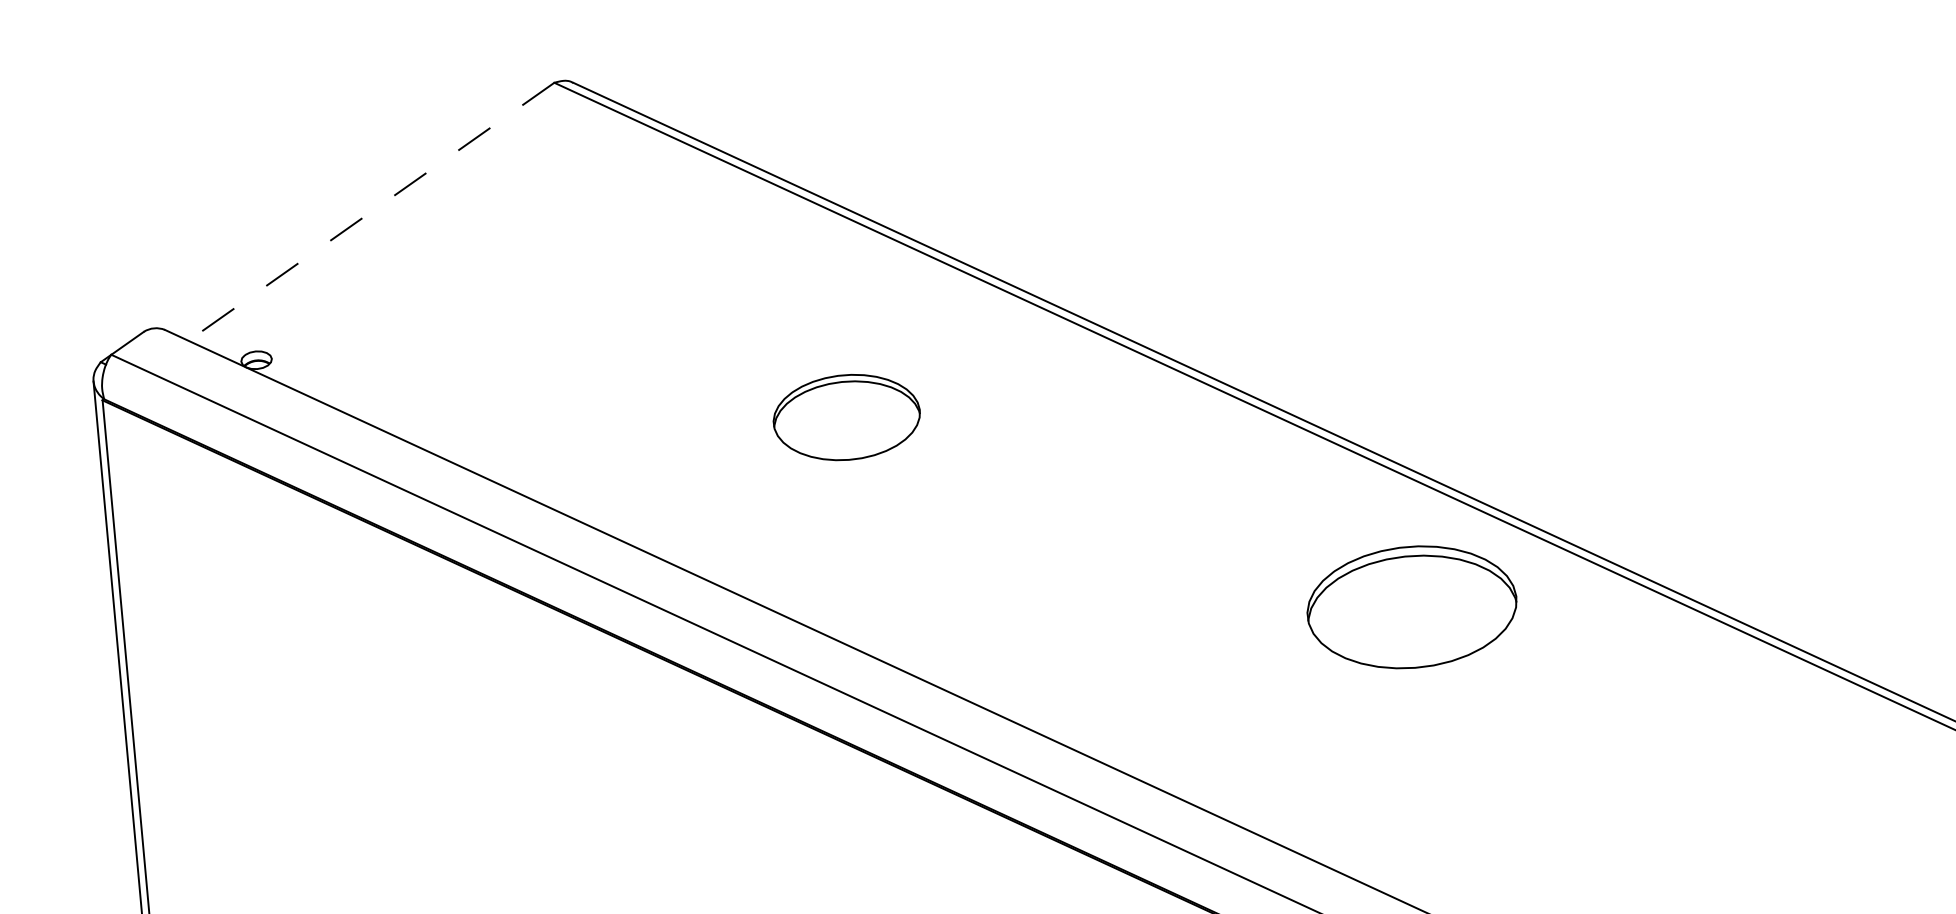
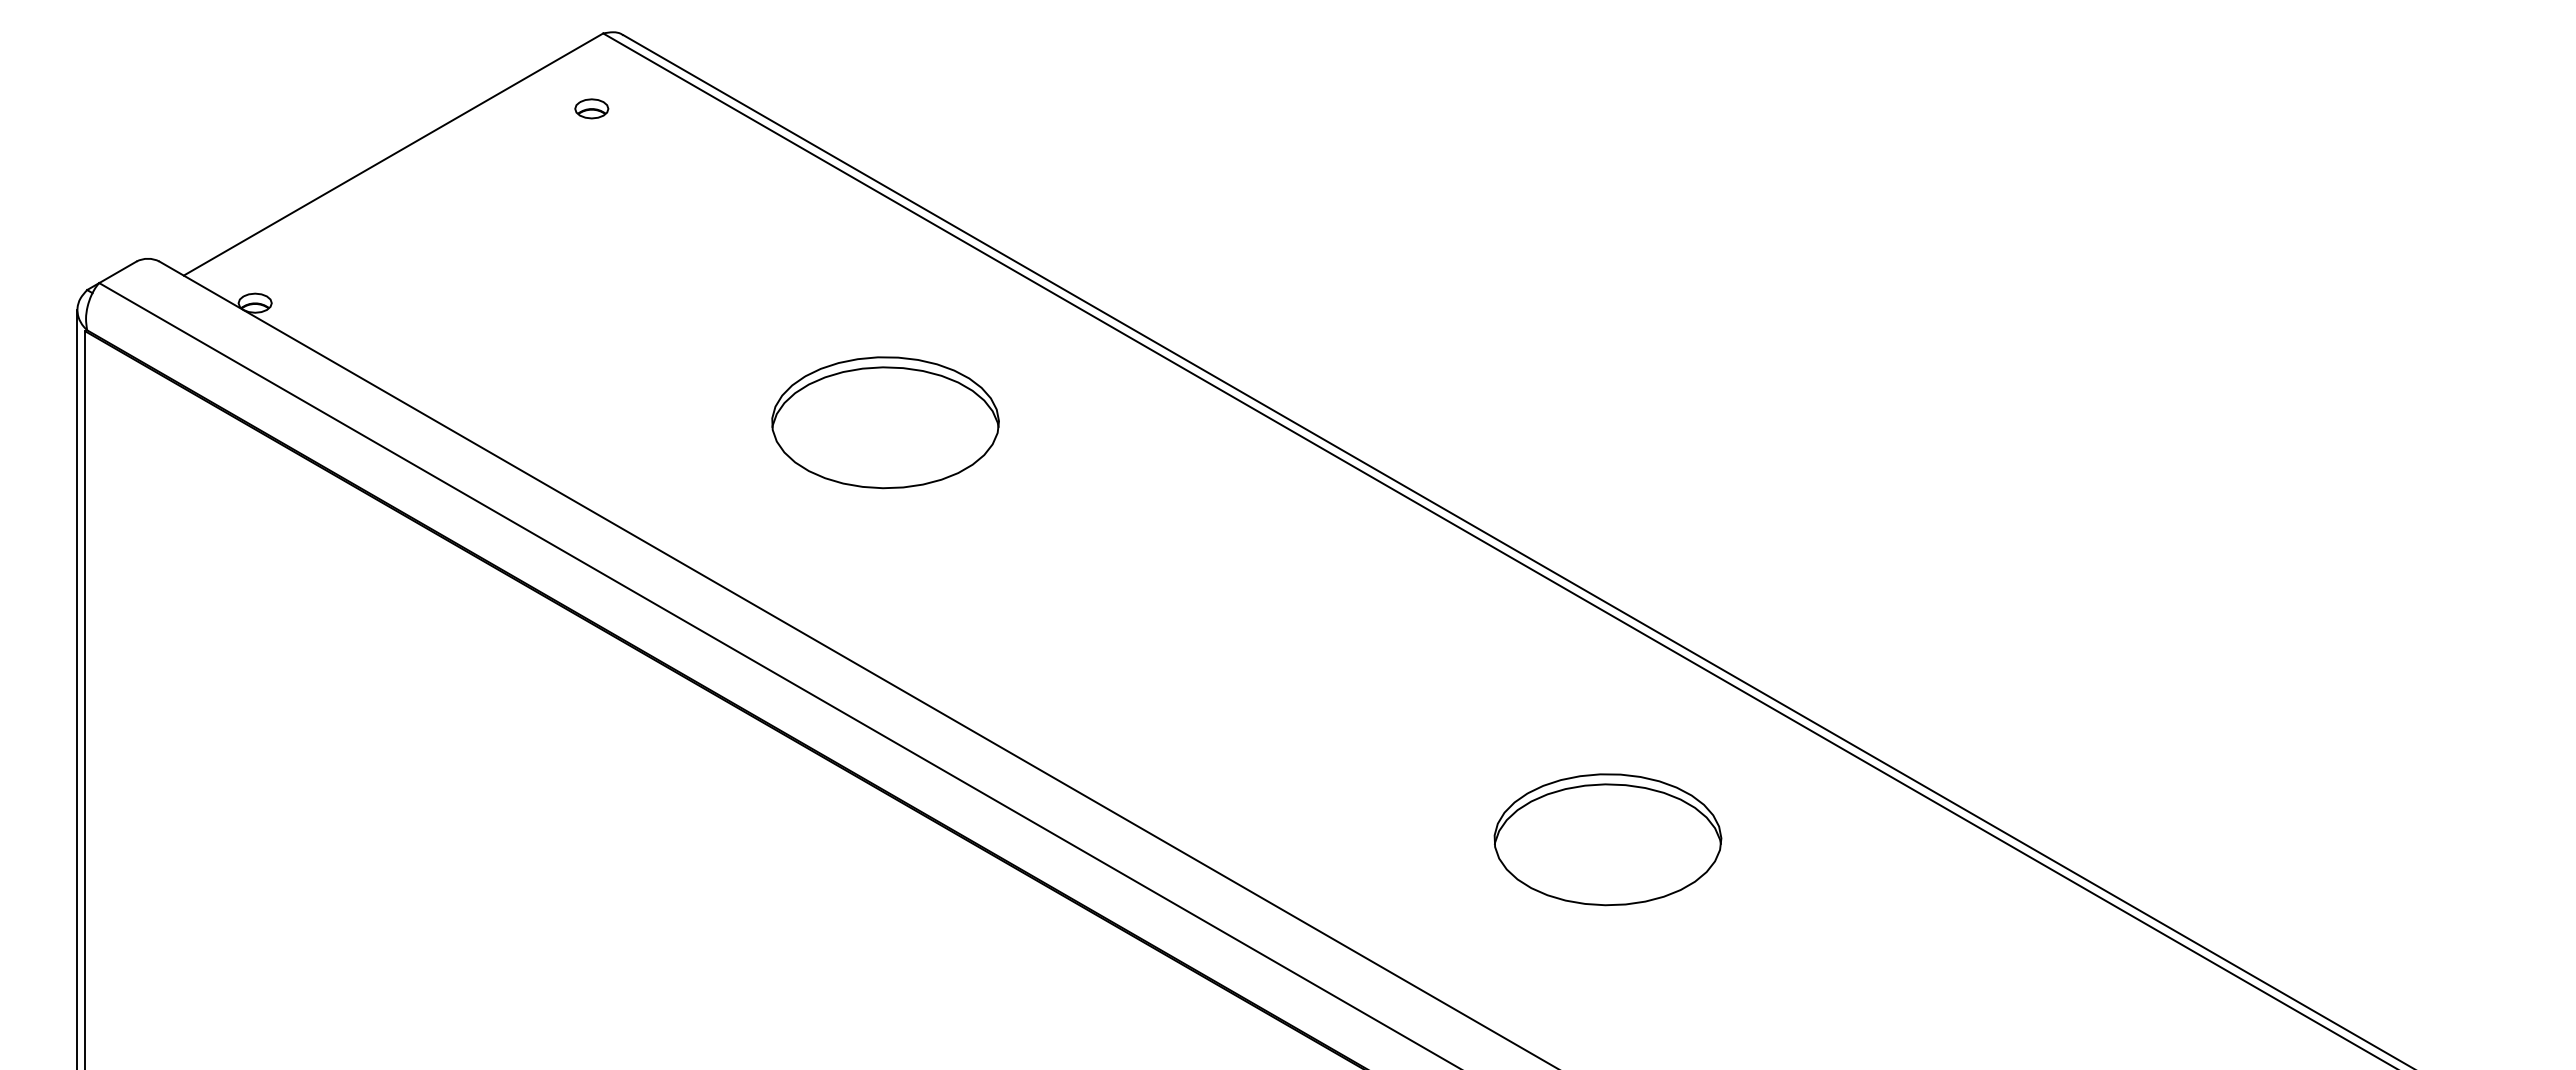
part: (549, 152) -> (591, 108), added
line: (371, 211) -> (393, 154), dashed -> solid
part: (846, 417) -> (885, 422), size x1.43
part: (1411, 607) -> (1607, 839), moved

